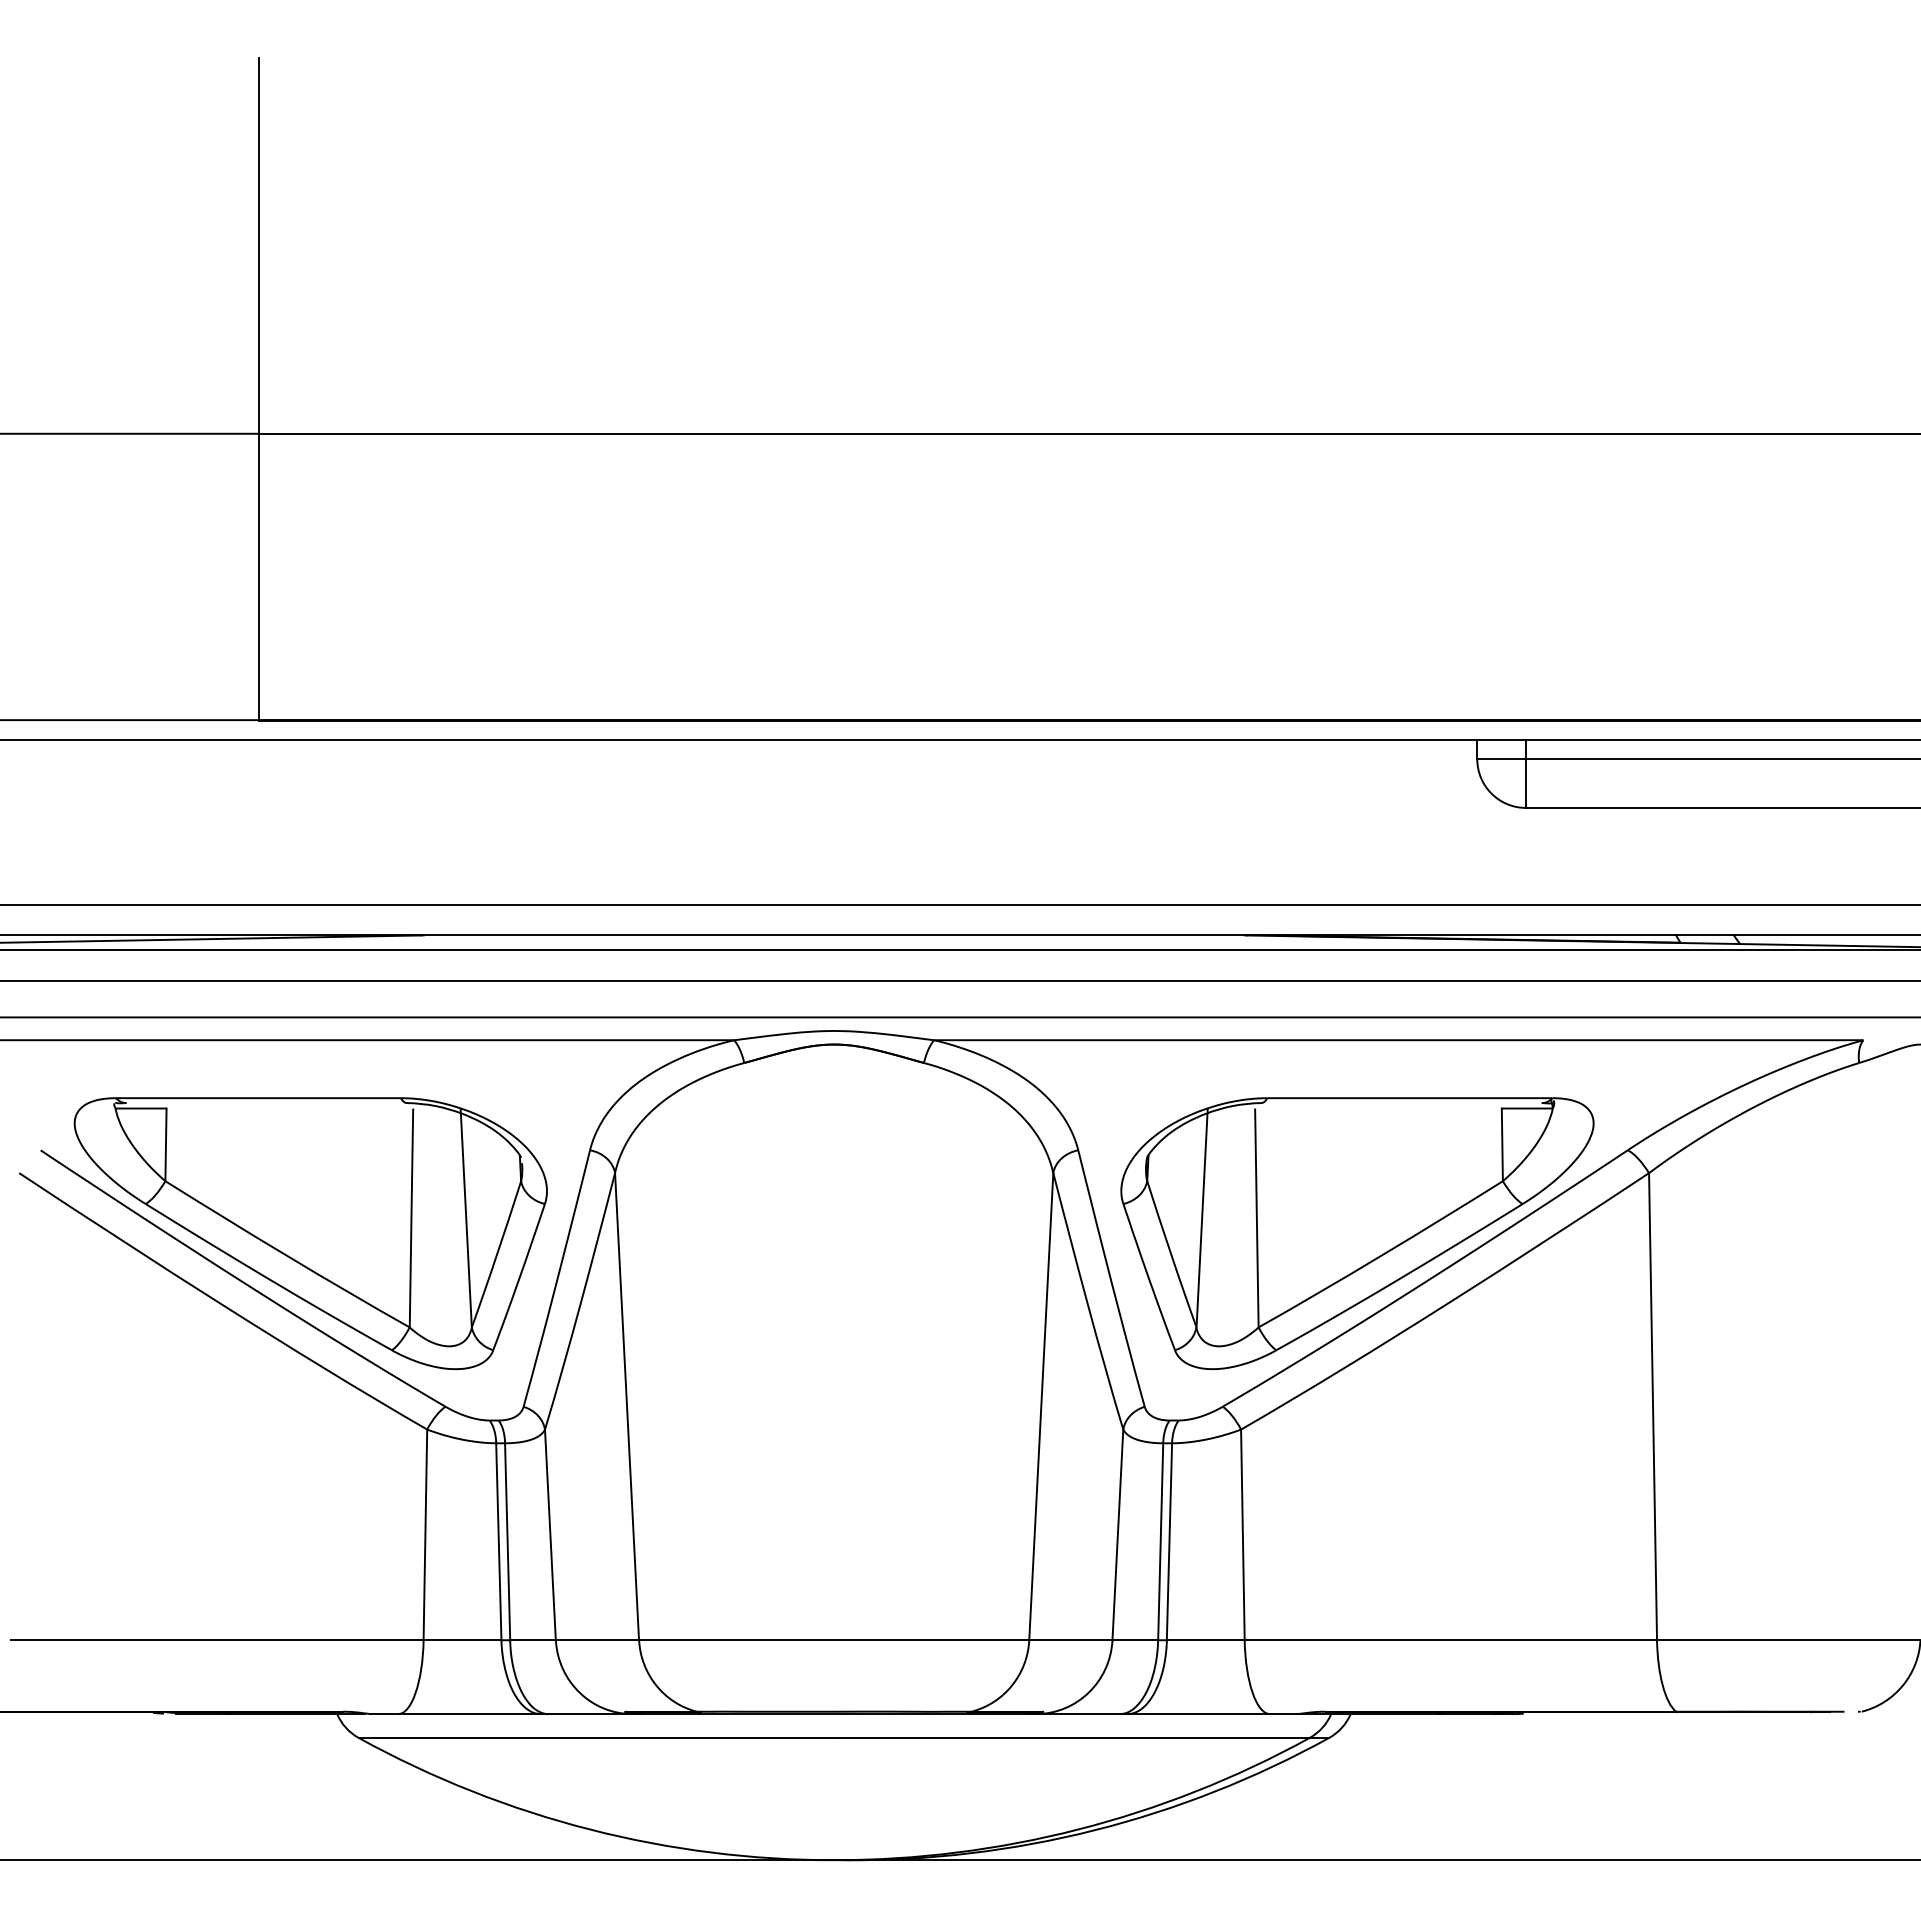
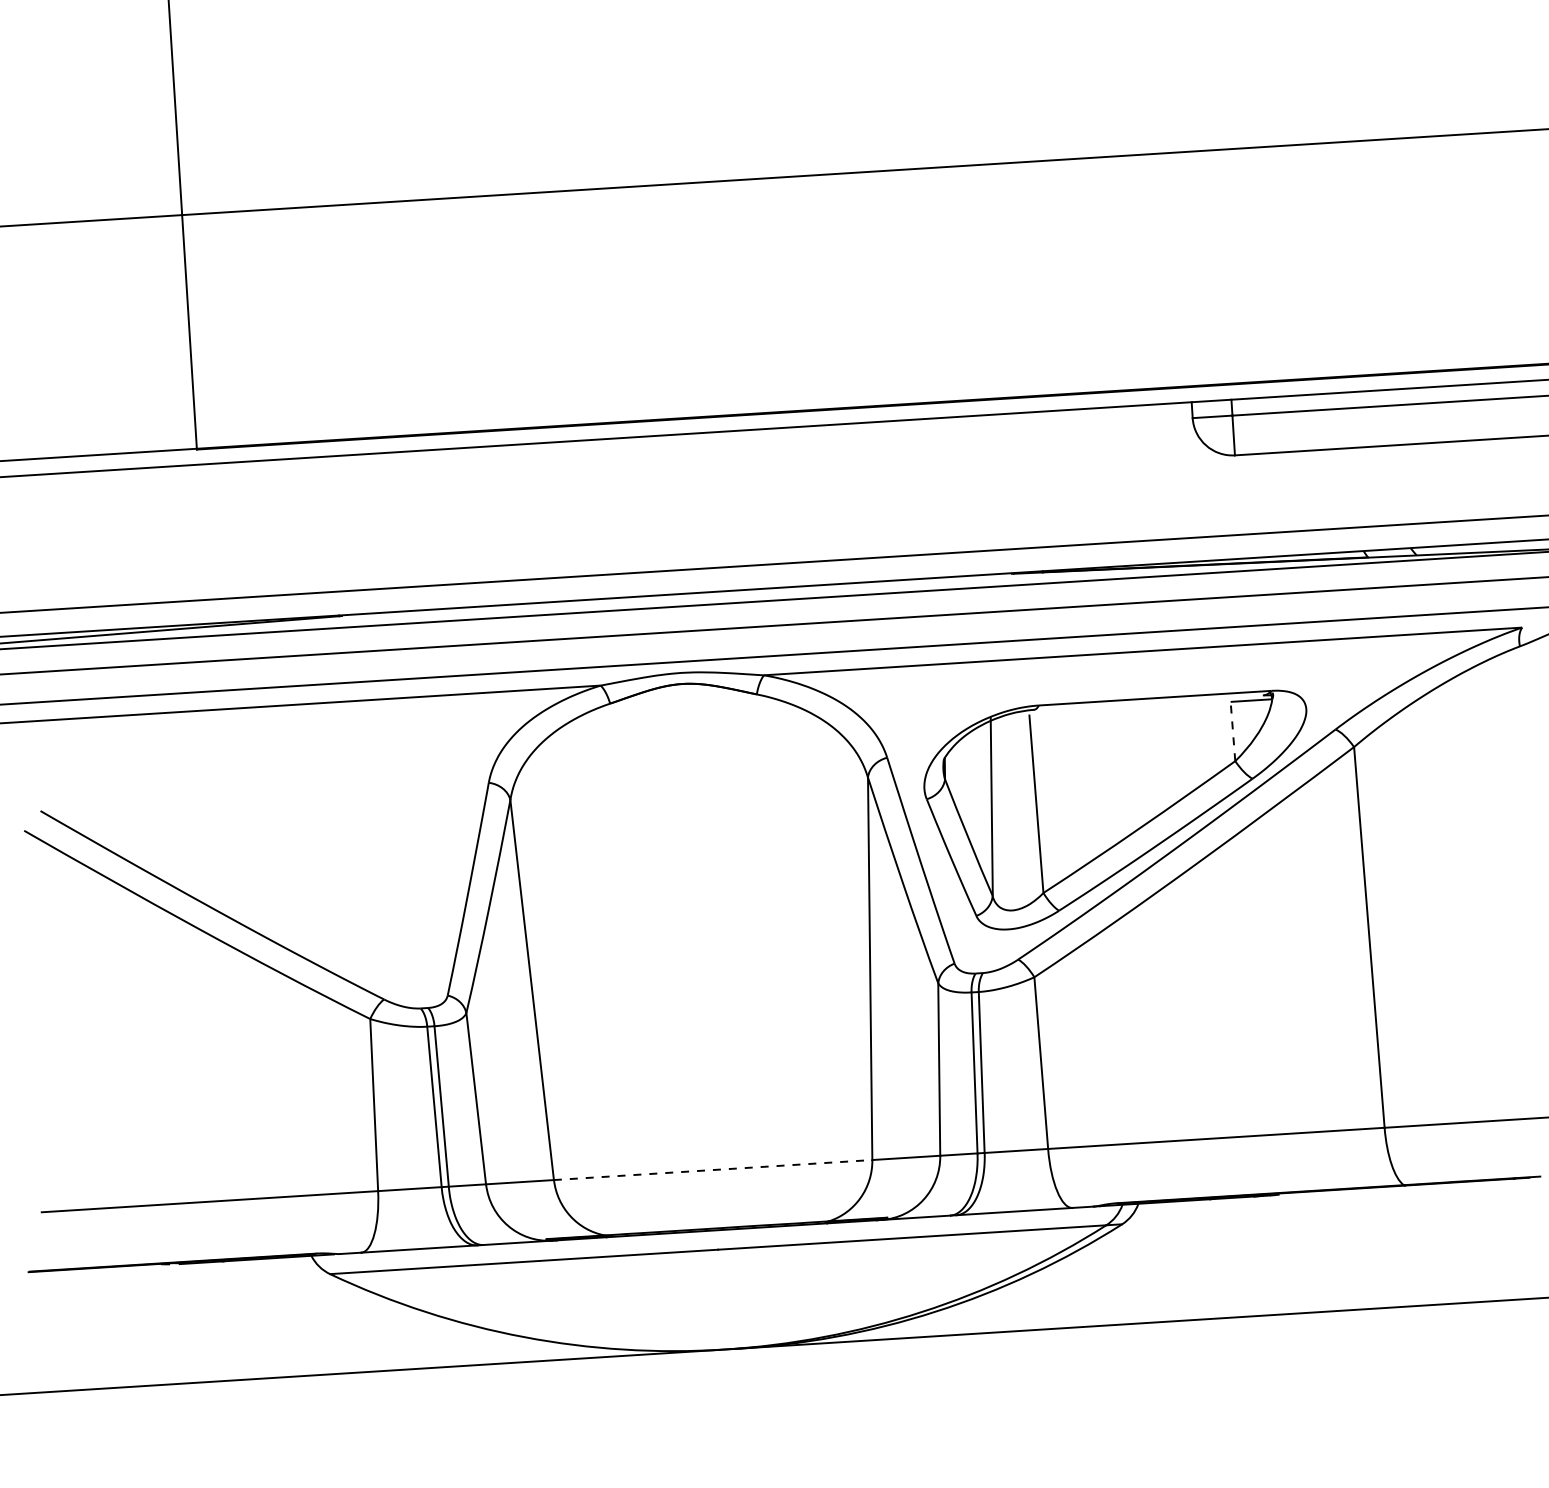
line: (1502, 1144) -> (1233, 731), solid -> dashed
part: (310, 1233) -> (264, 865), removed
line: (834, 1640) -> (713, 1170), solid -> dashed

